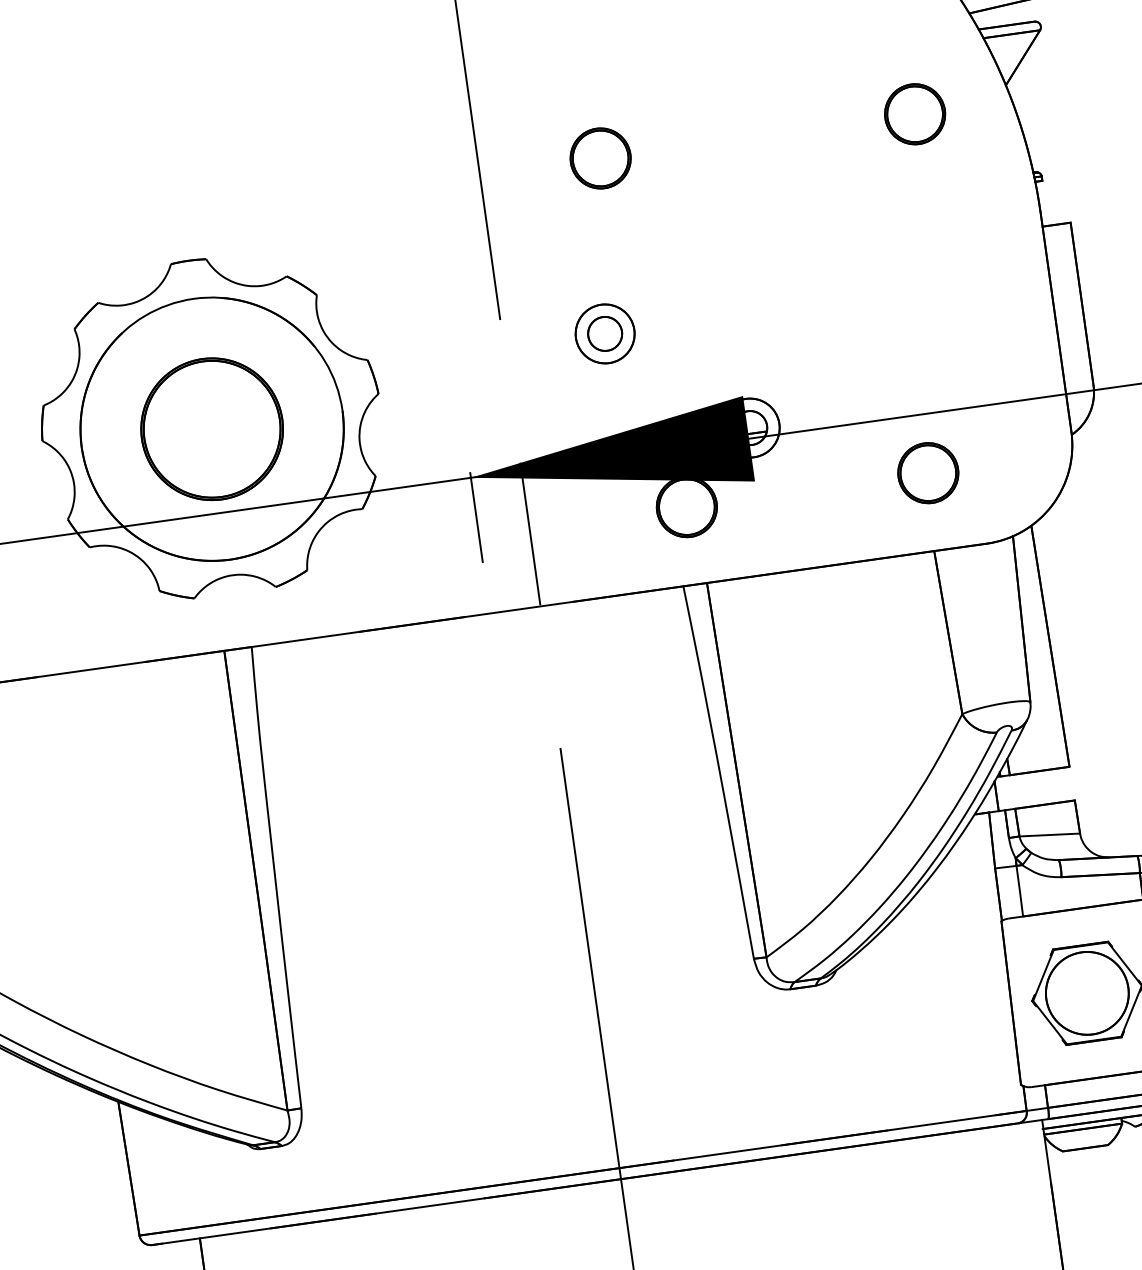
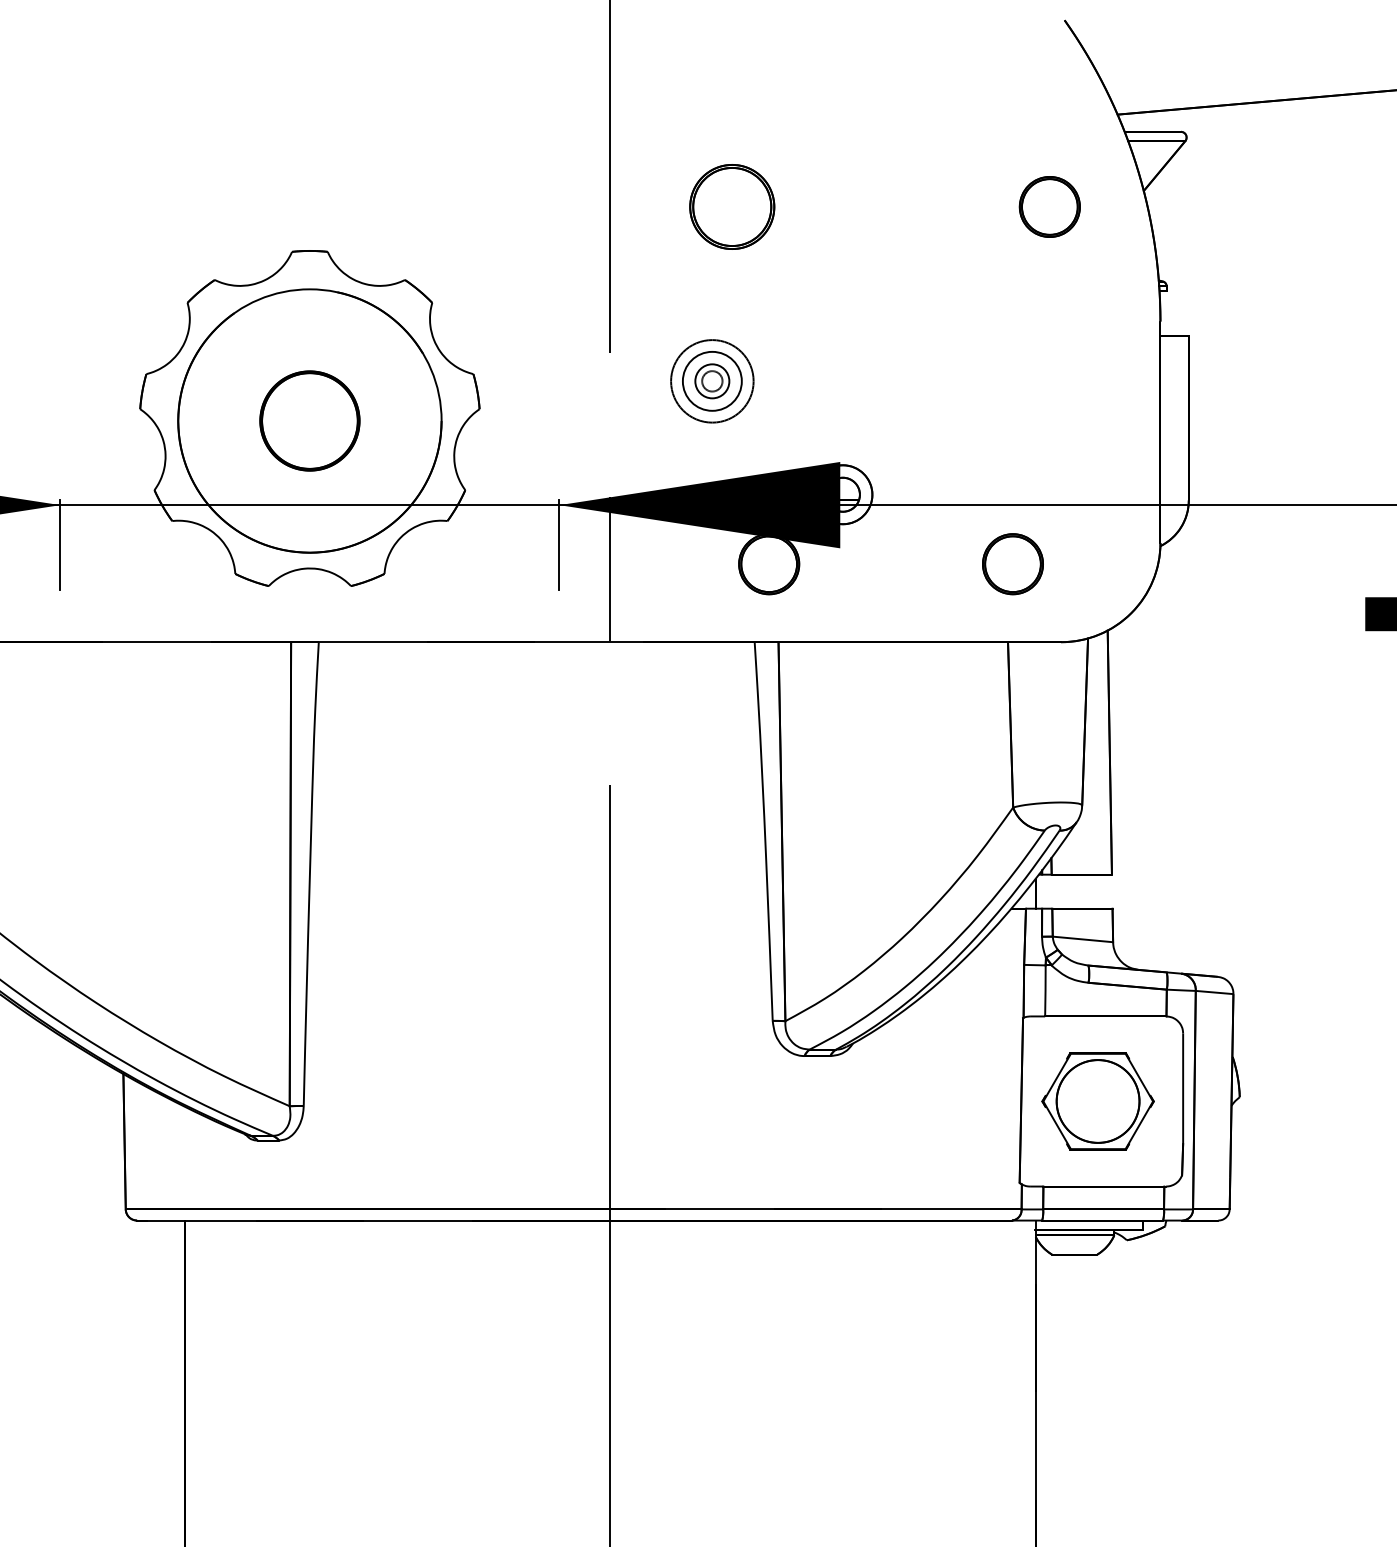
part: (600, 157) -> (732, 206), size x1.4
circle: (604, 333) -> (711, 380), size x1.4
circle: (605, 334) -> (712, 381), size x0.6
part: (211, 428) -> (309, 420), size x0.7

